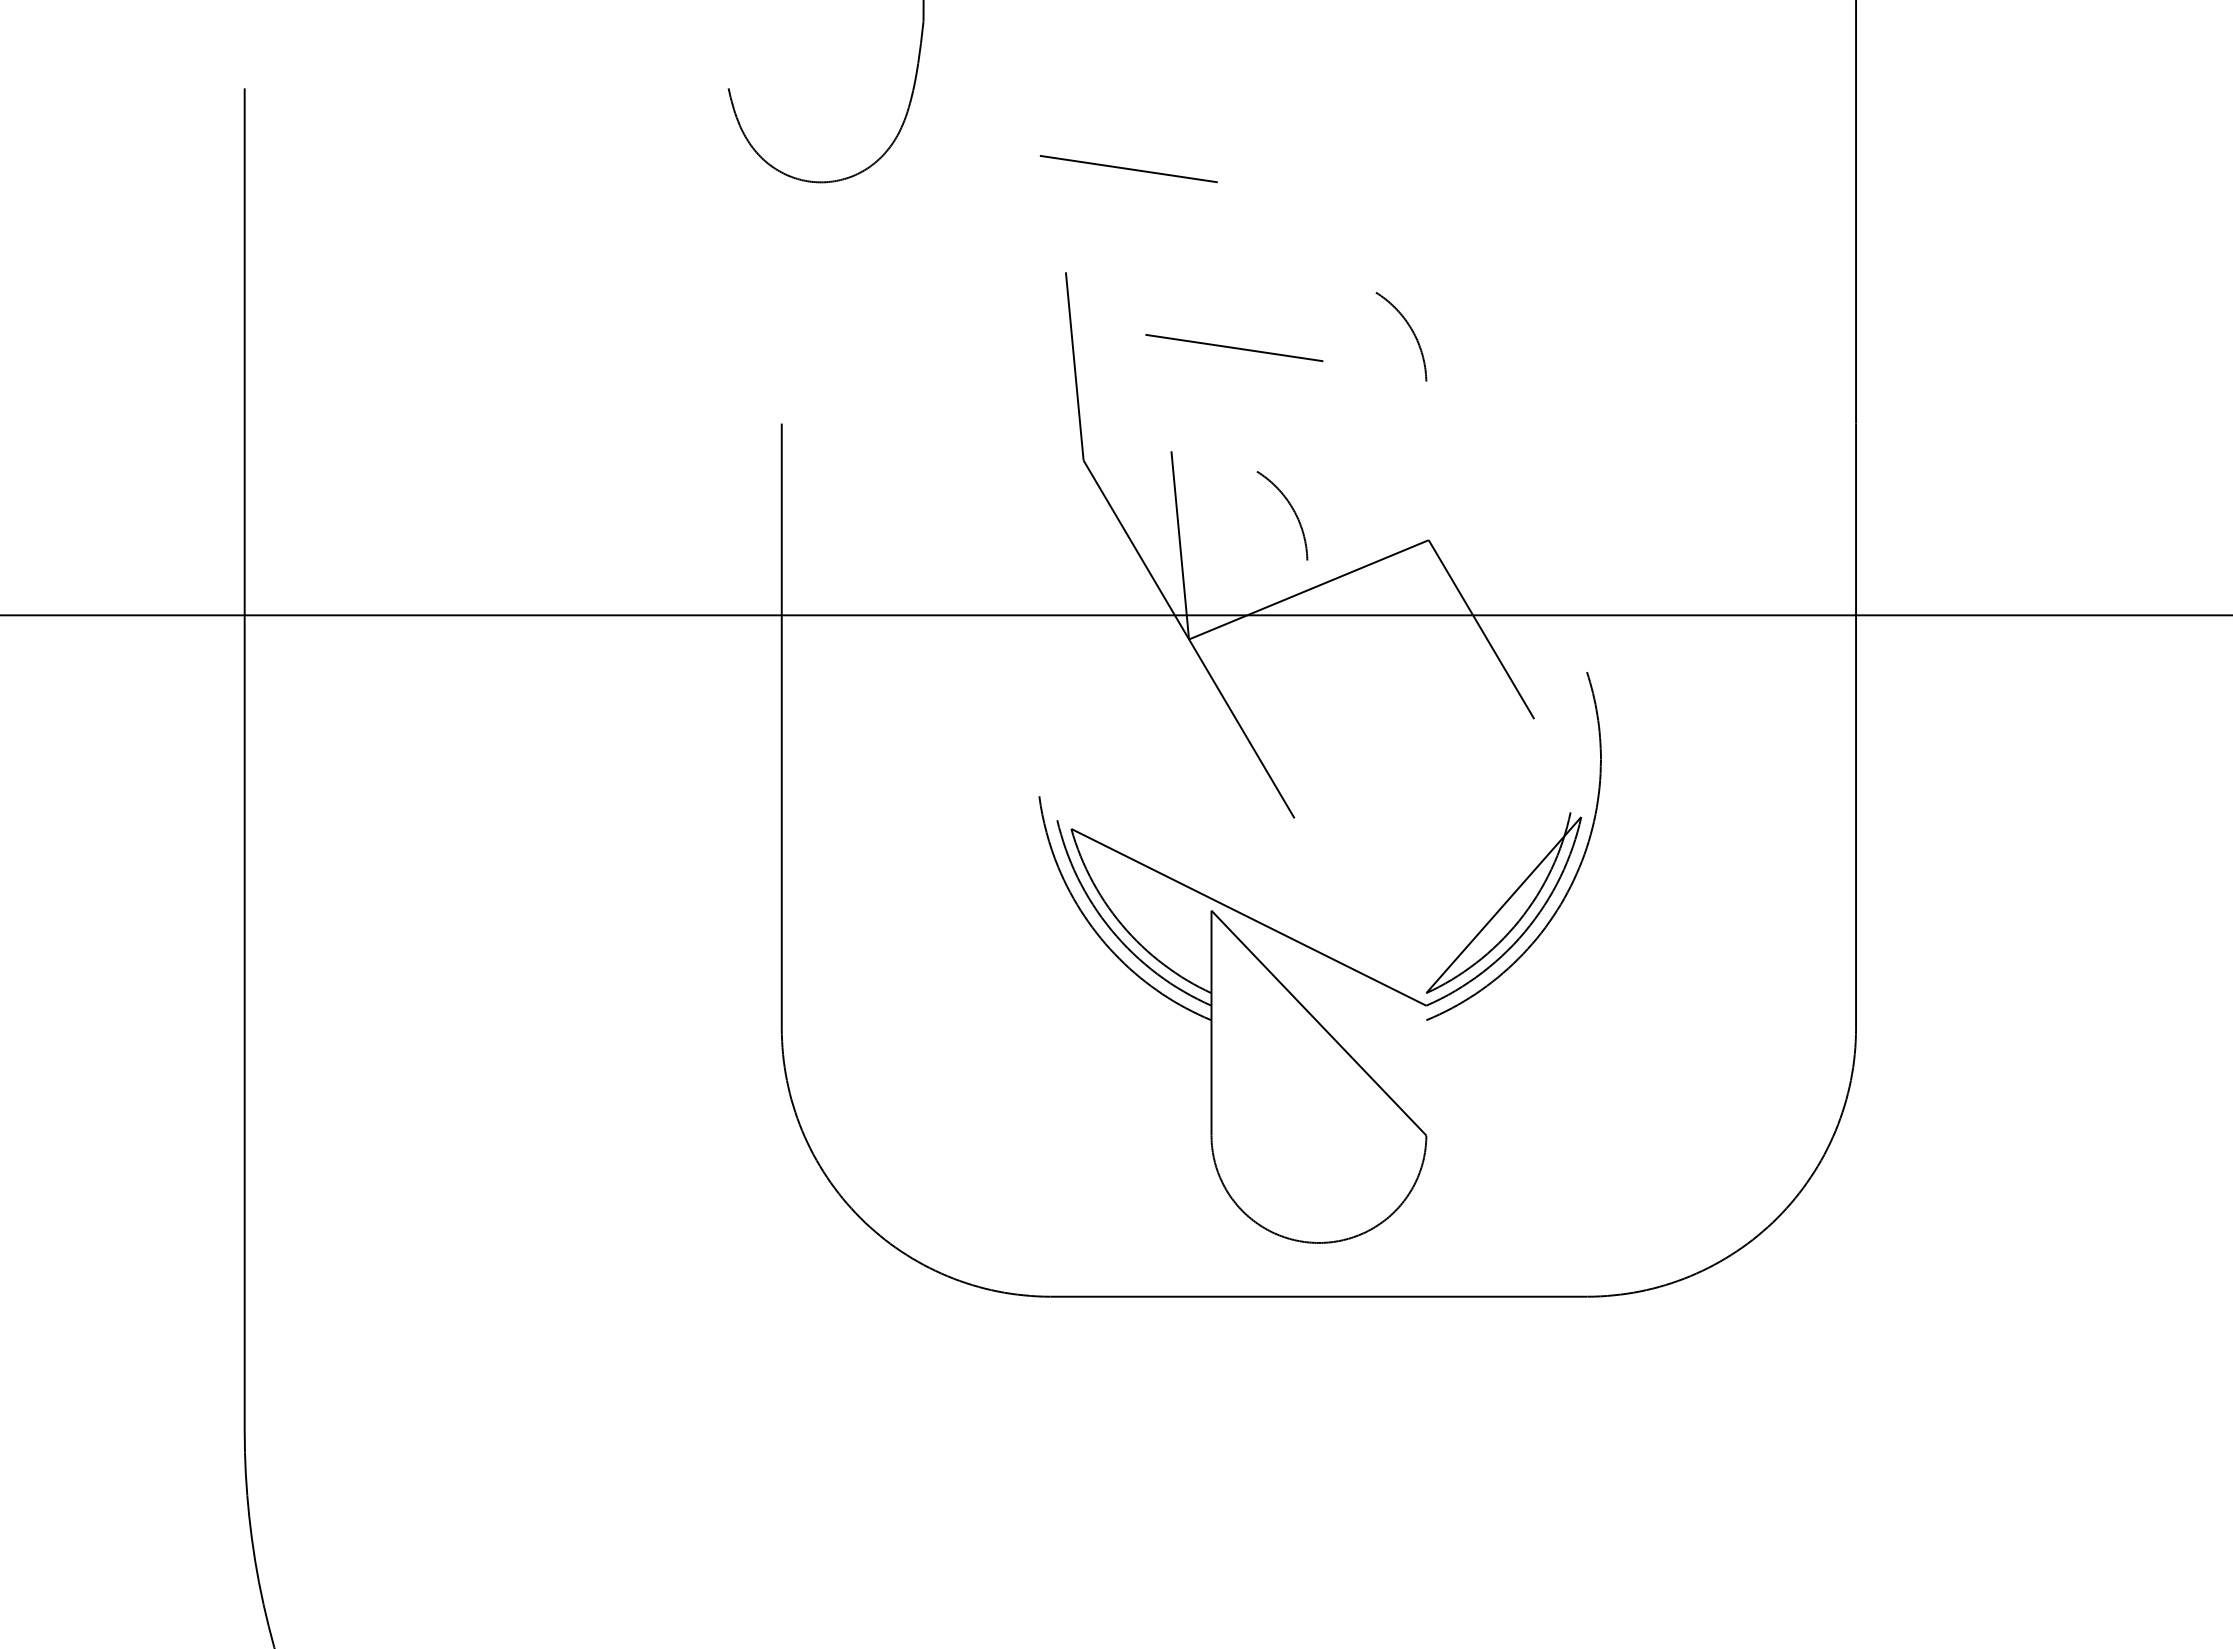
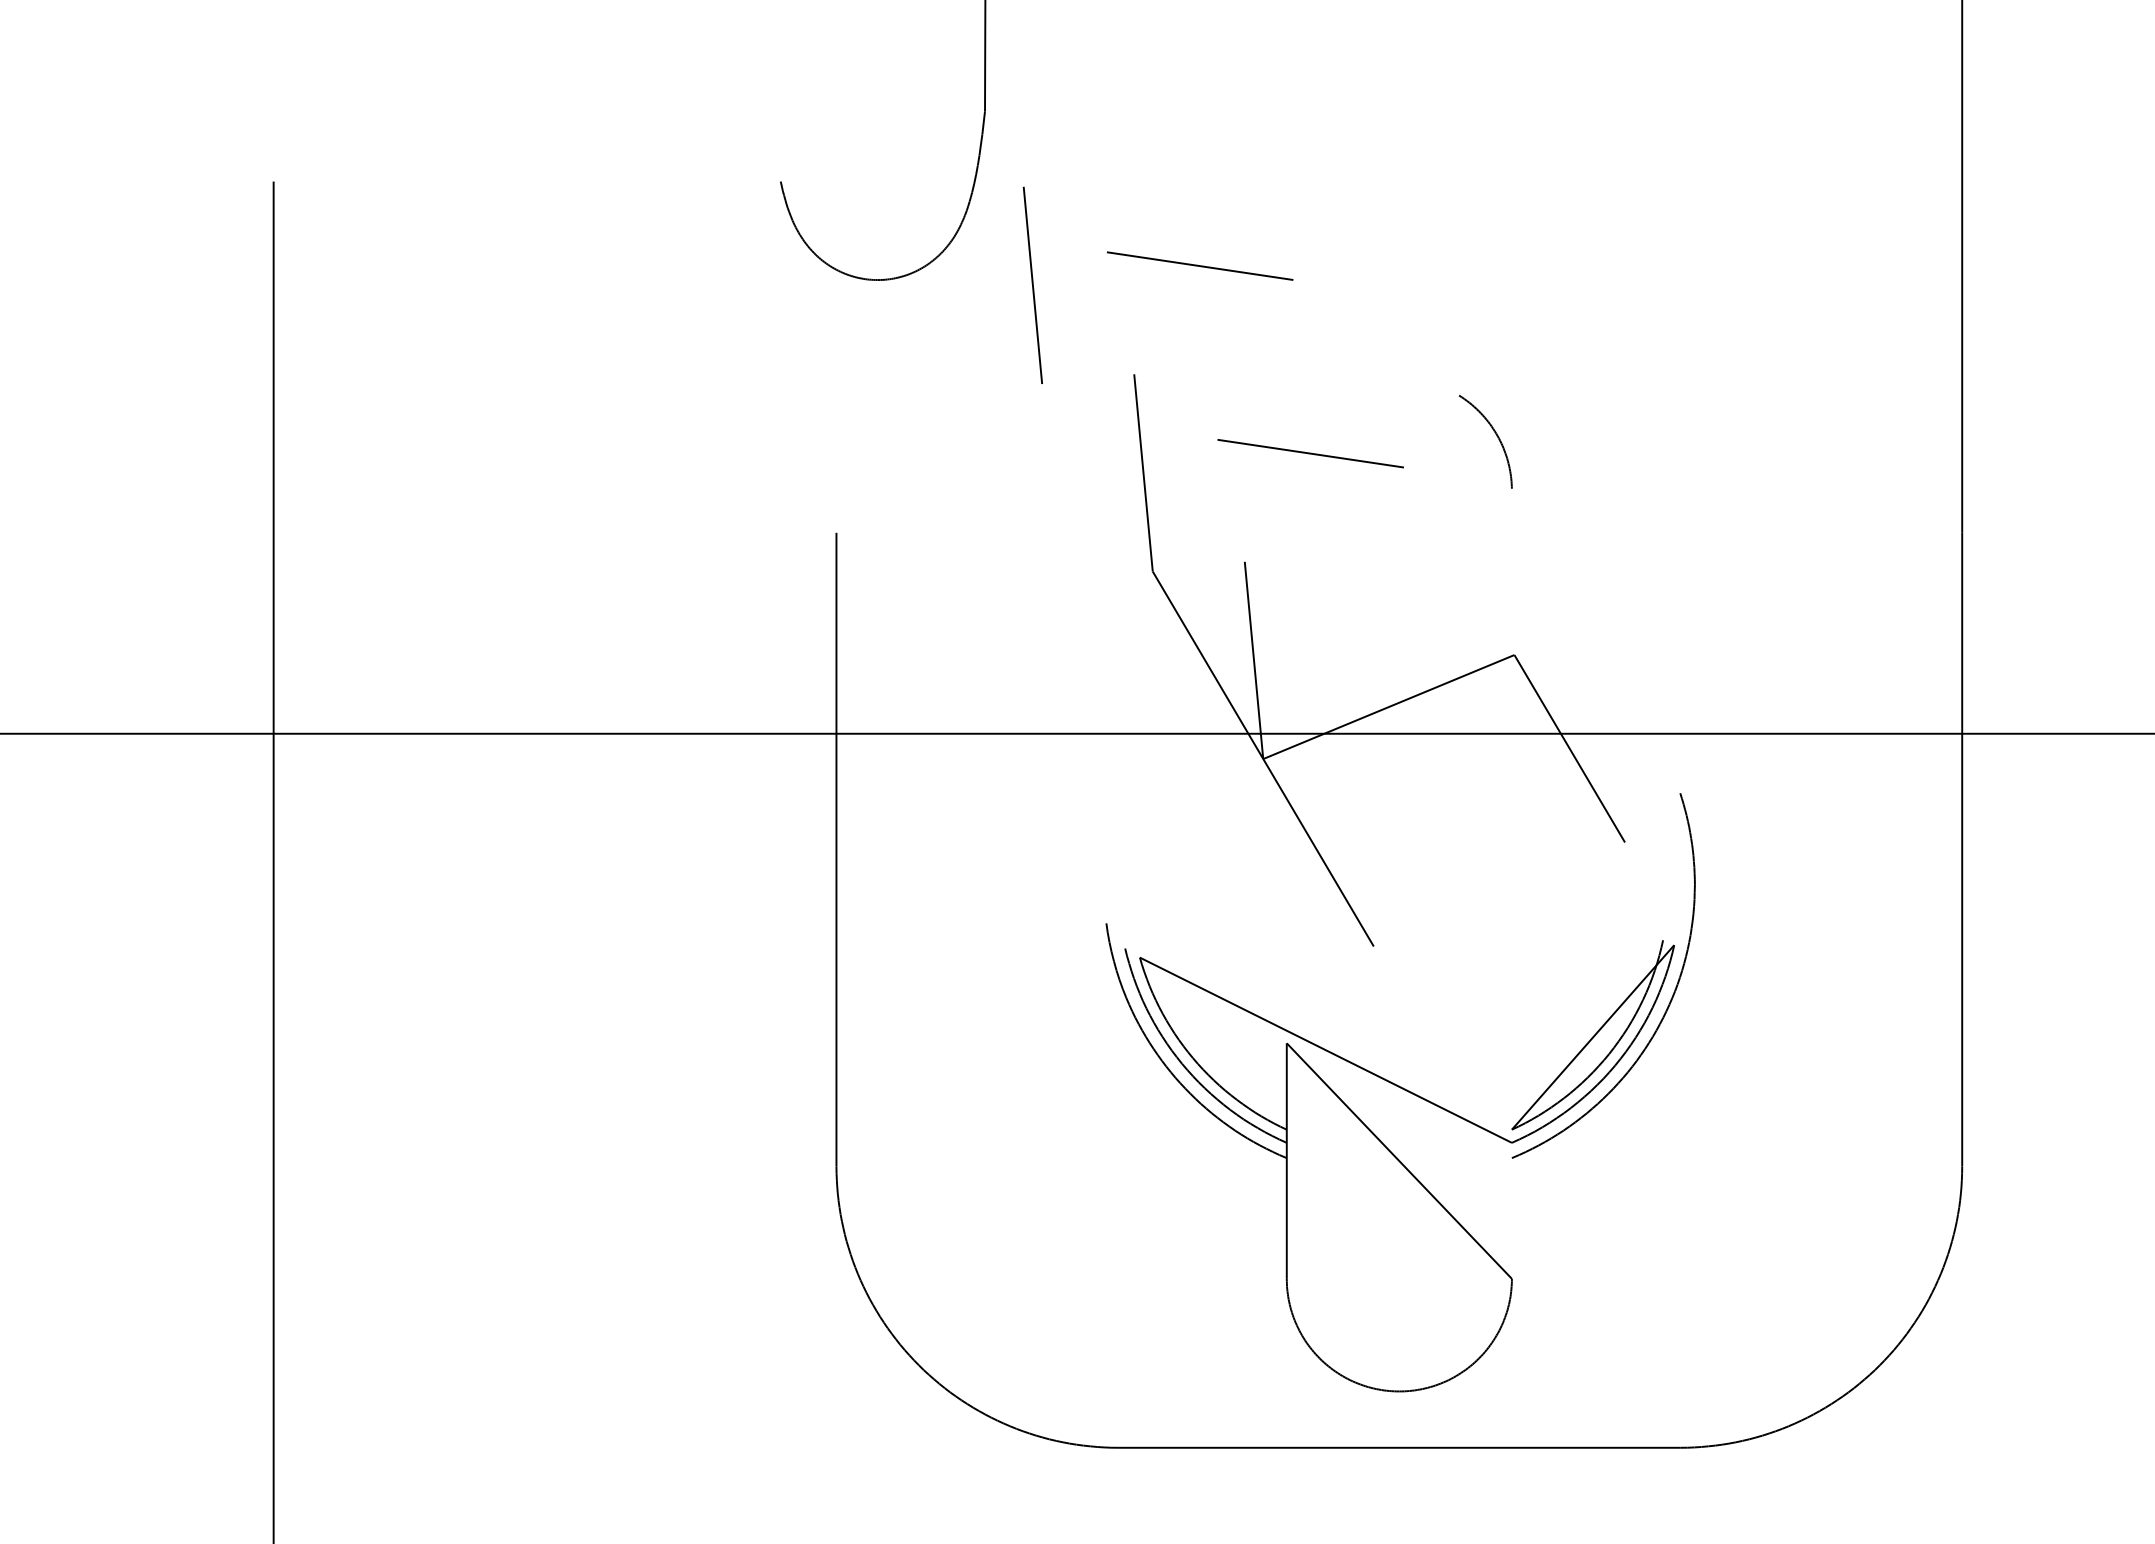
line: (968, 187) -> (1032, 285), added
part: (1292, 510) -> (1371, 623), removed

